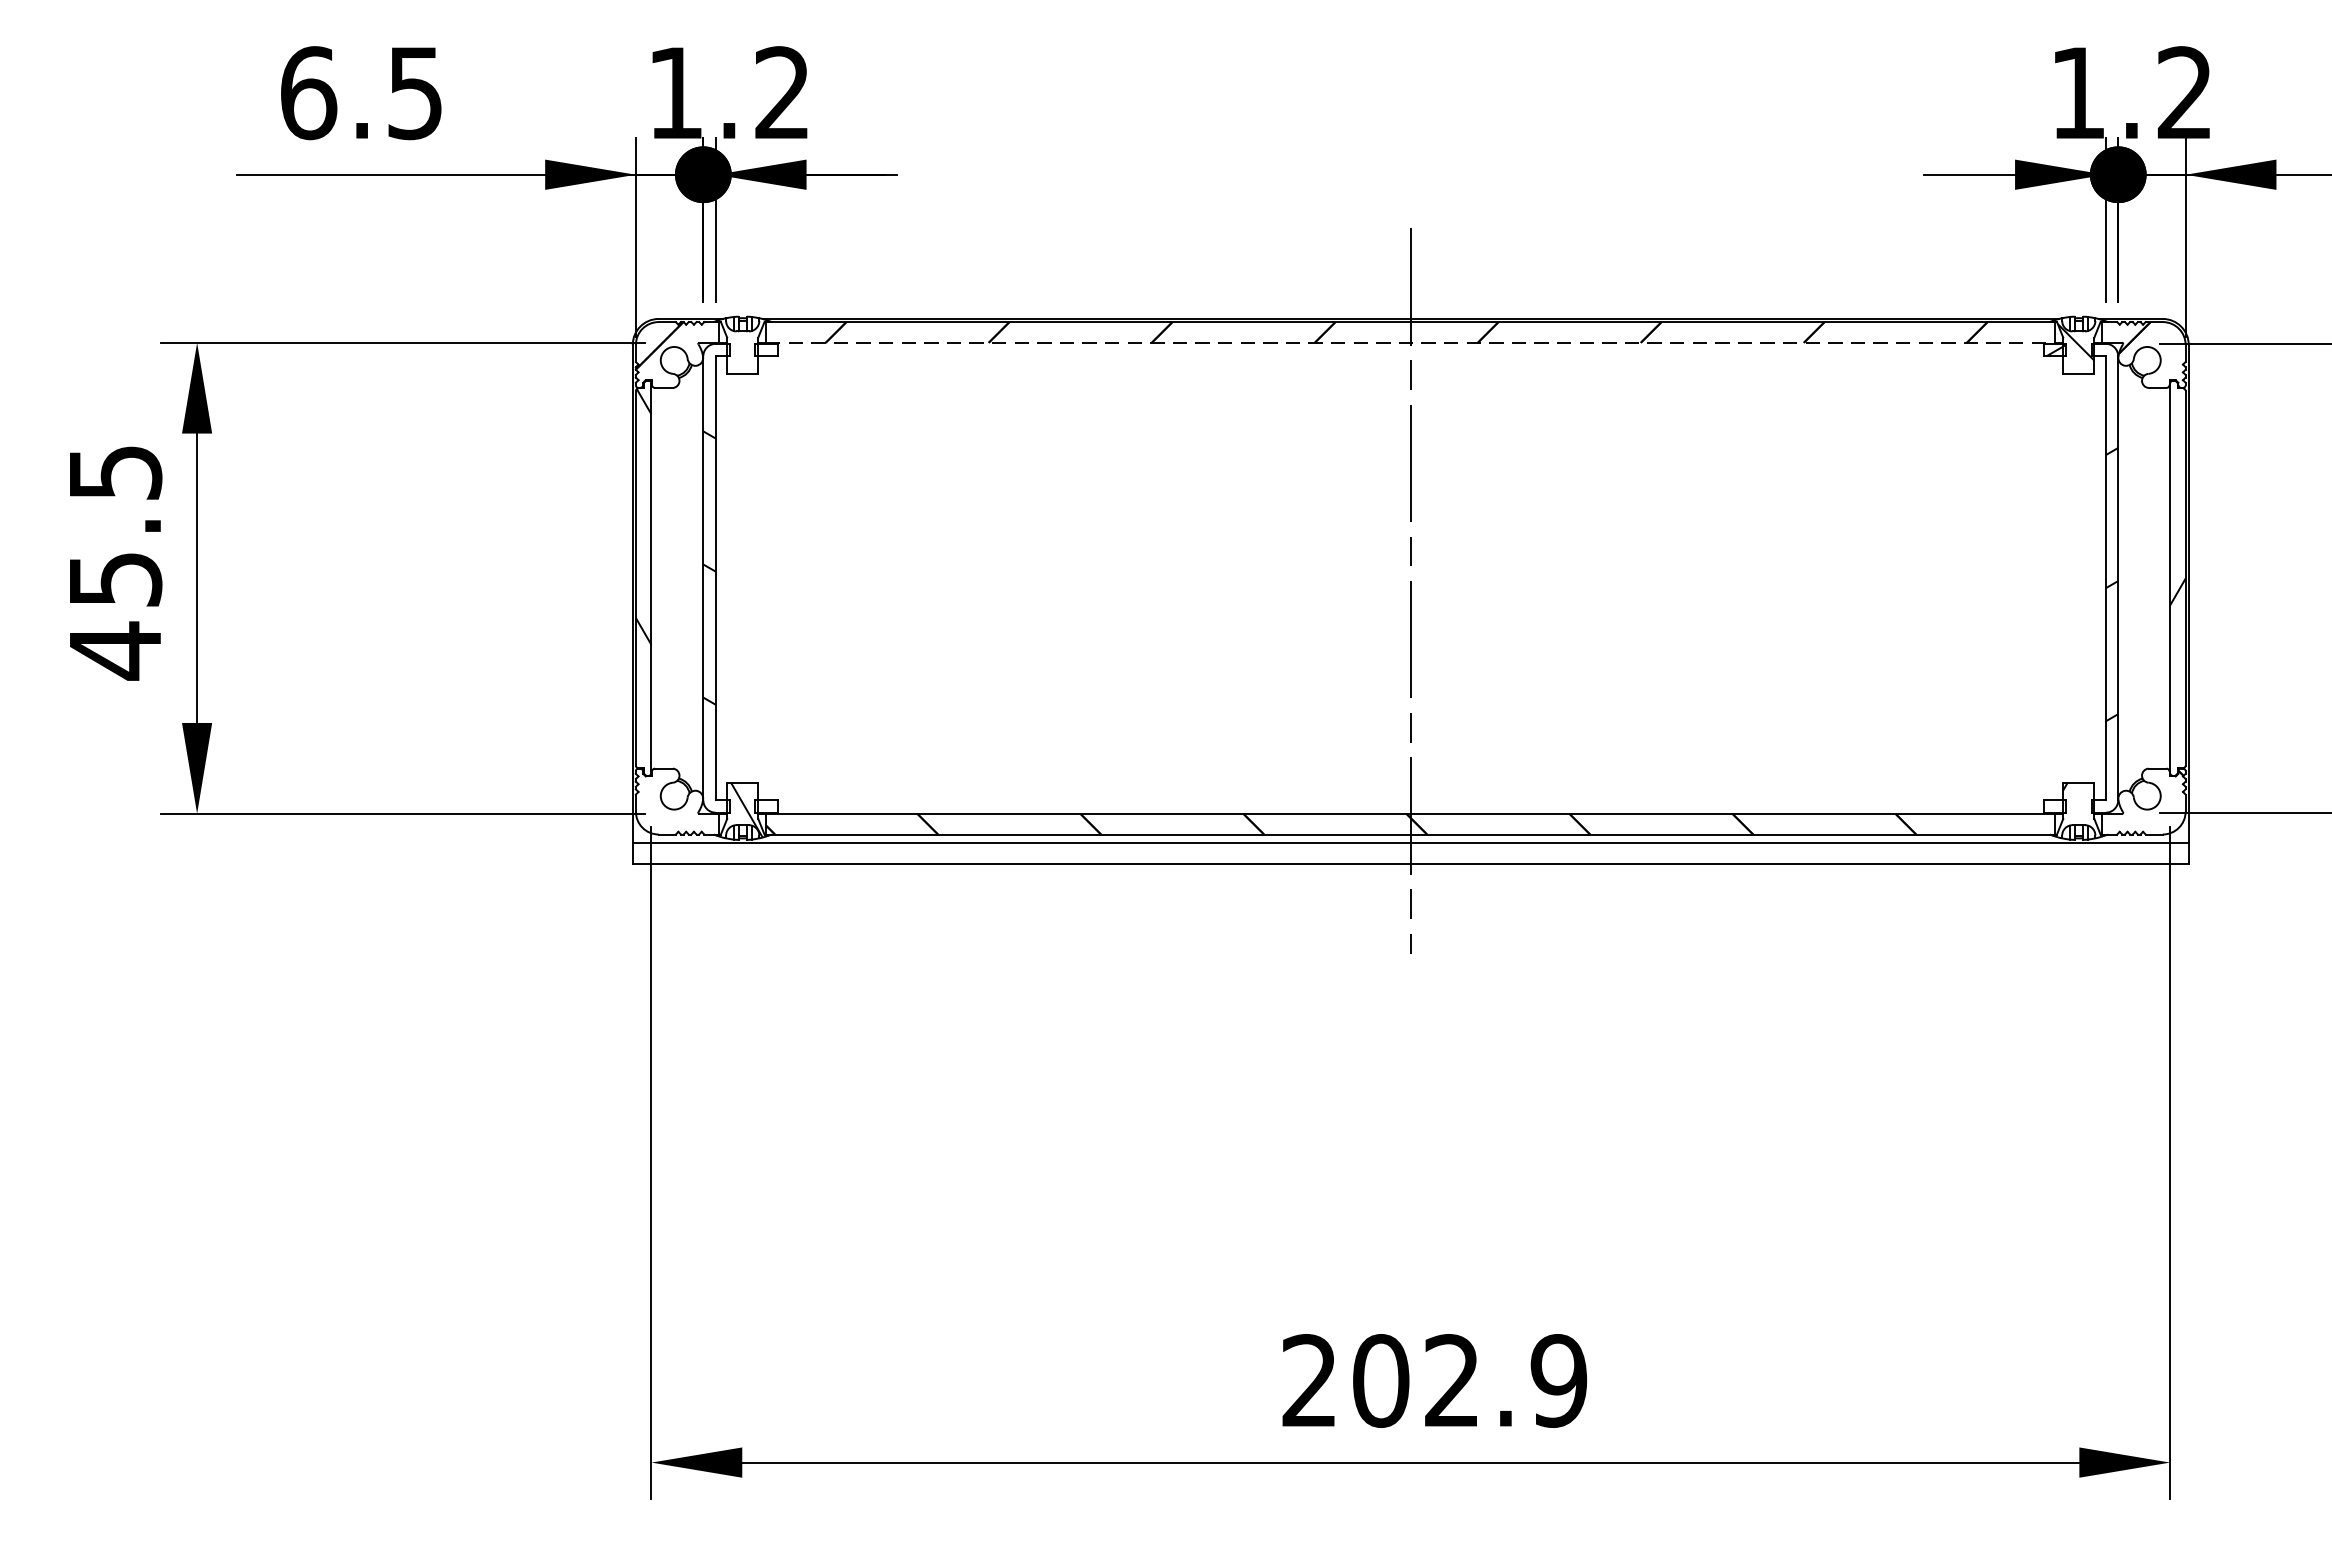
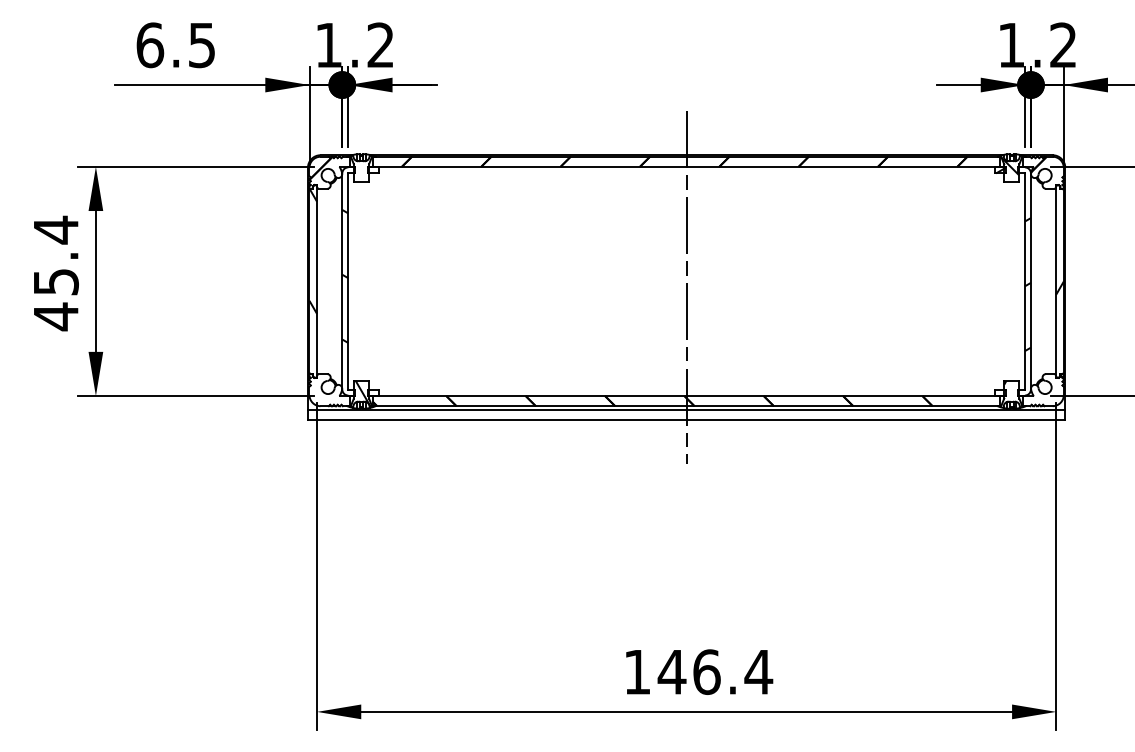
line: (1410, 342) -> (686, 166), dashed -> solid
text: (116, 471) -> (56, 229), 45.5 -> 45.4
text: (1435, 1379) -> (698, 671), 202.9 -> 146.4

